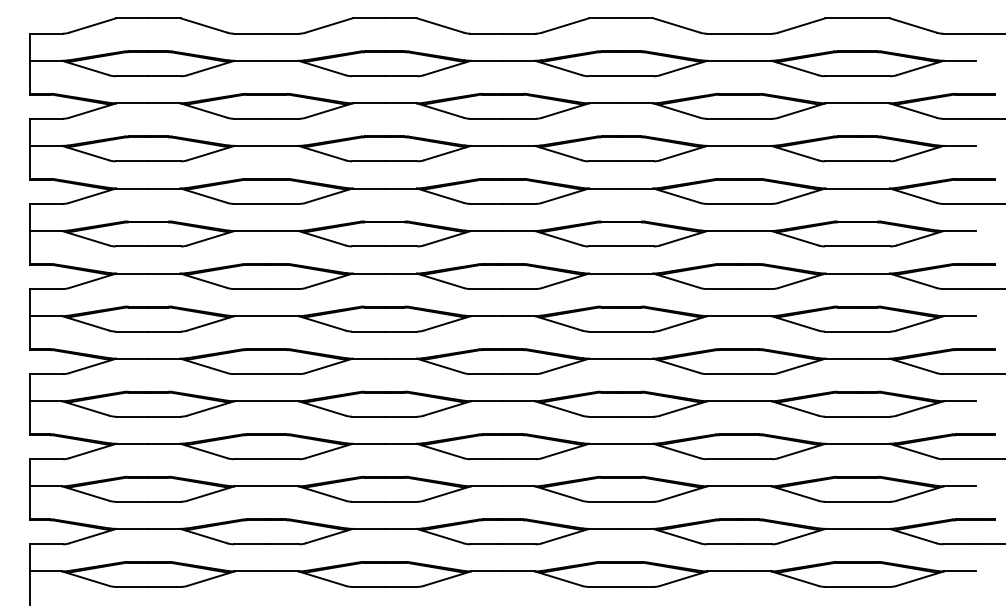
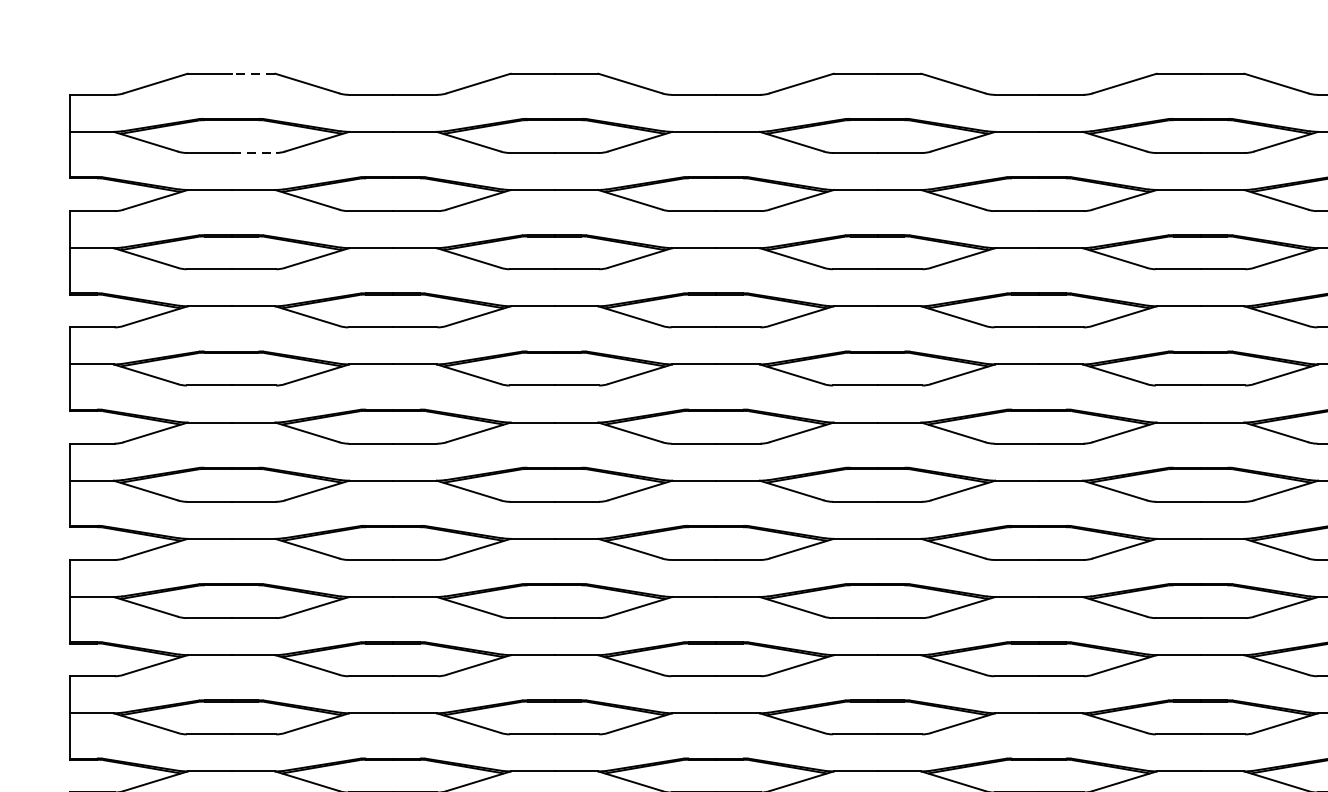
line: (163, 18) -> (252, 74), solid -> dashed
line: (165, 76) -> (254, 153), solid -> dashed

